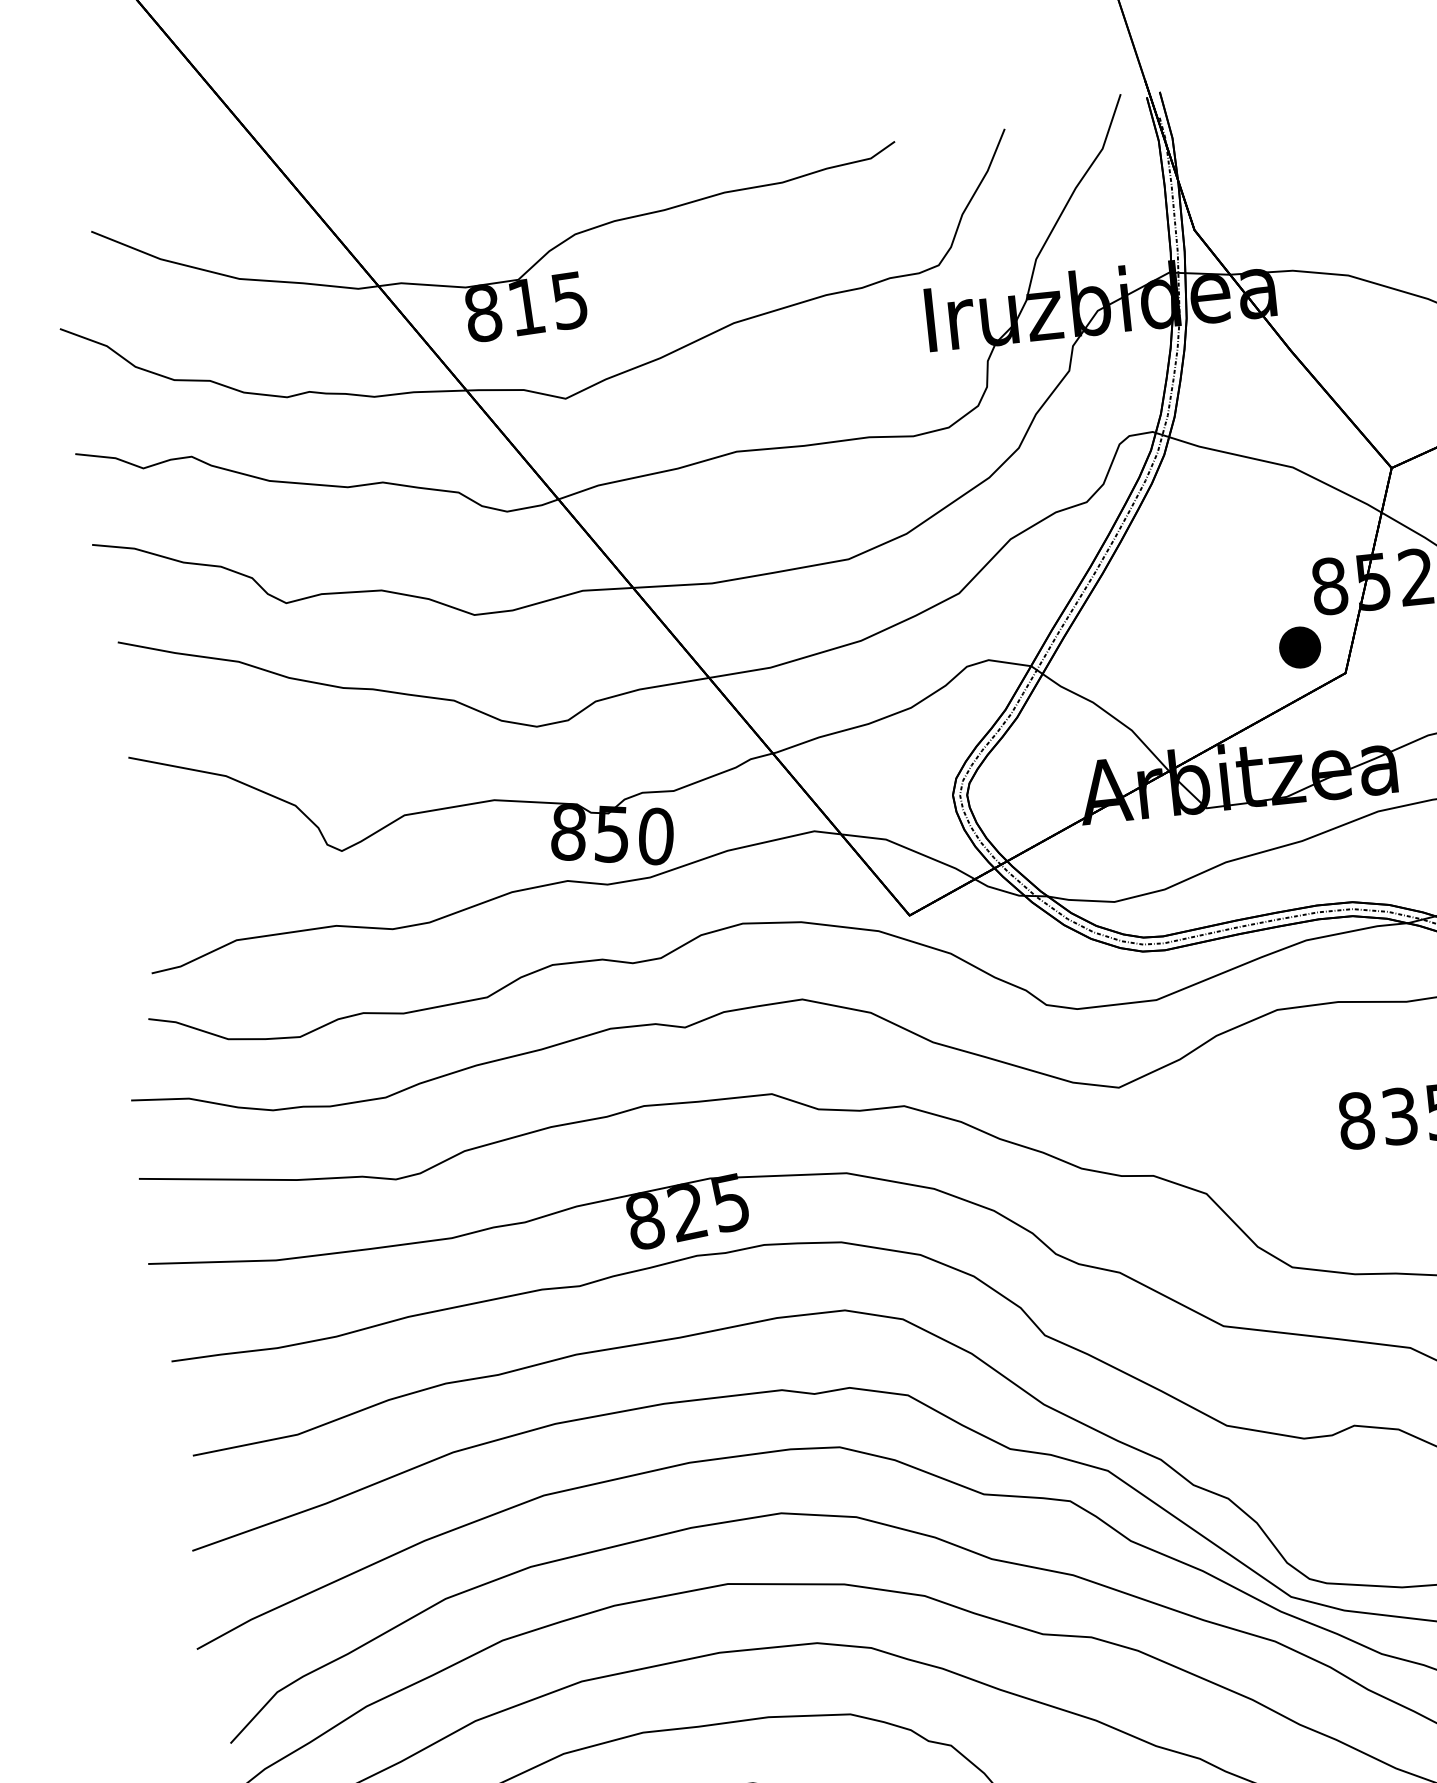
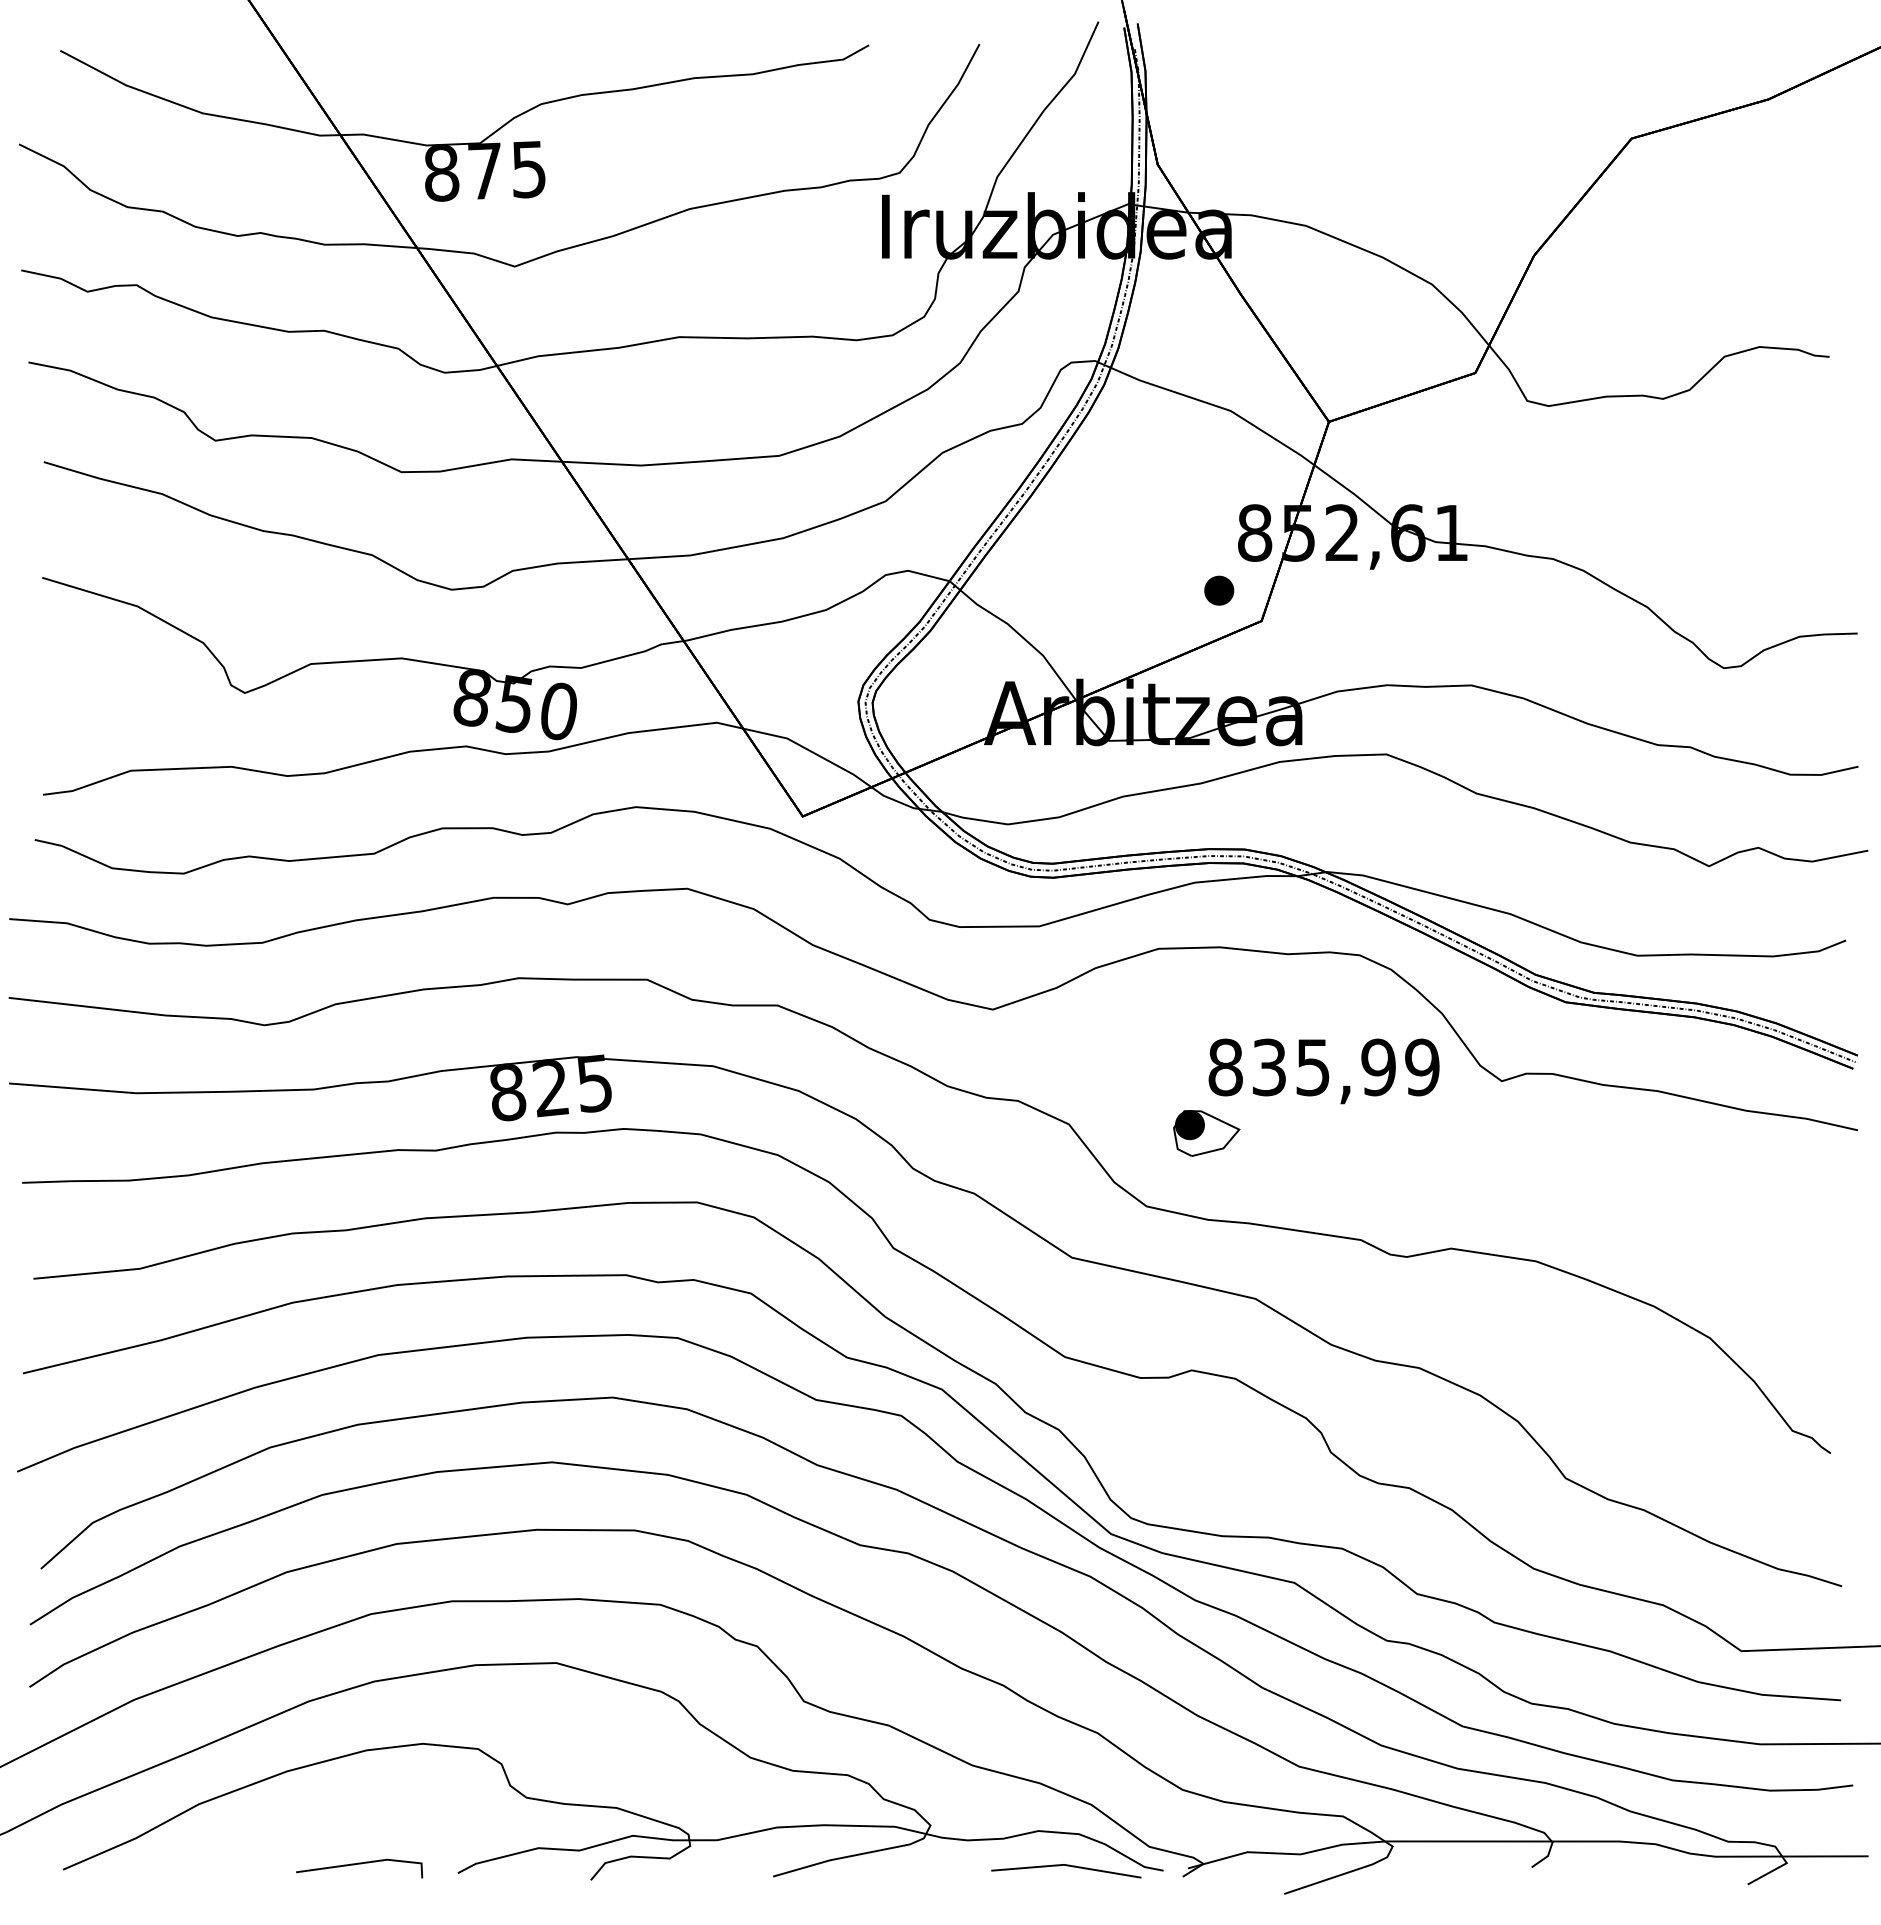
text: (526, 306) -> (485, 170), 815 -> 875
part: (1300, 647) -> (1219, 590), size x0.71
part: (1344, 1188) -> (1206, 1133), added

